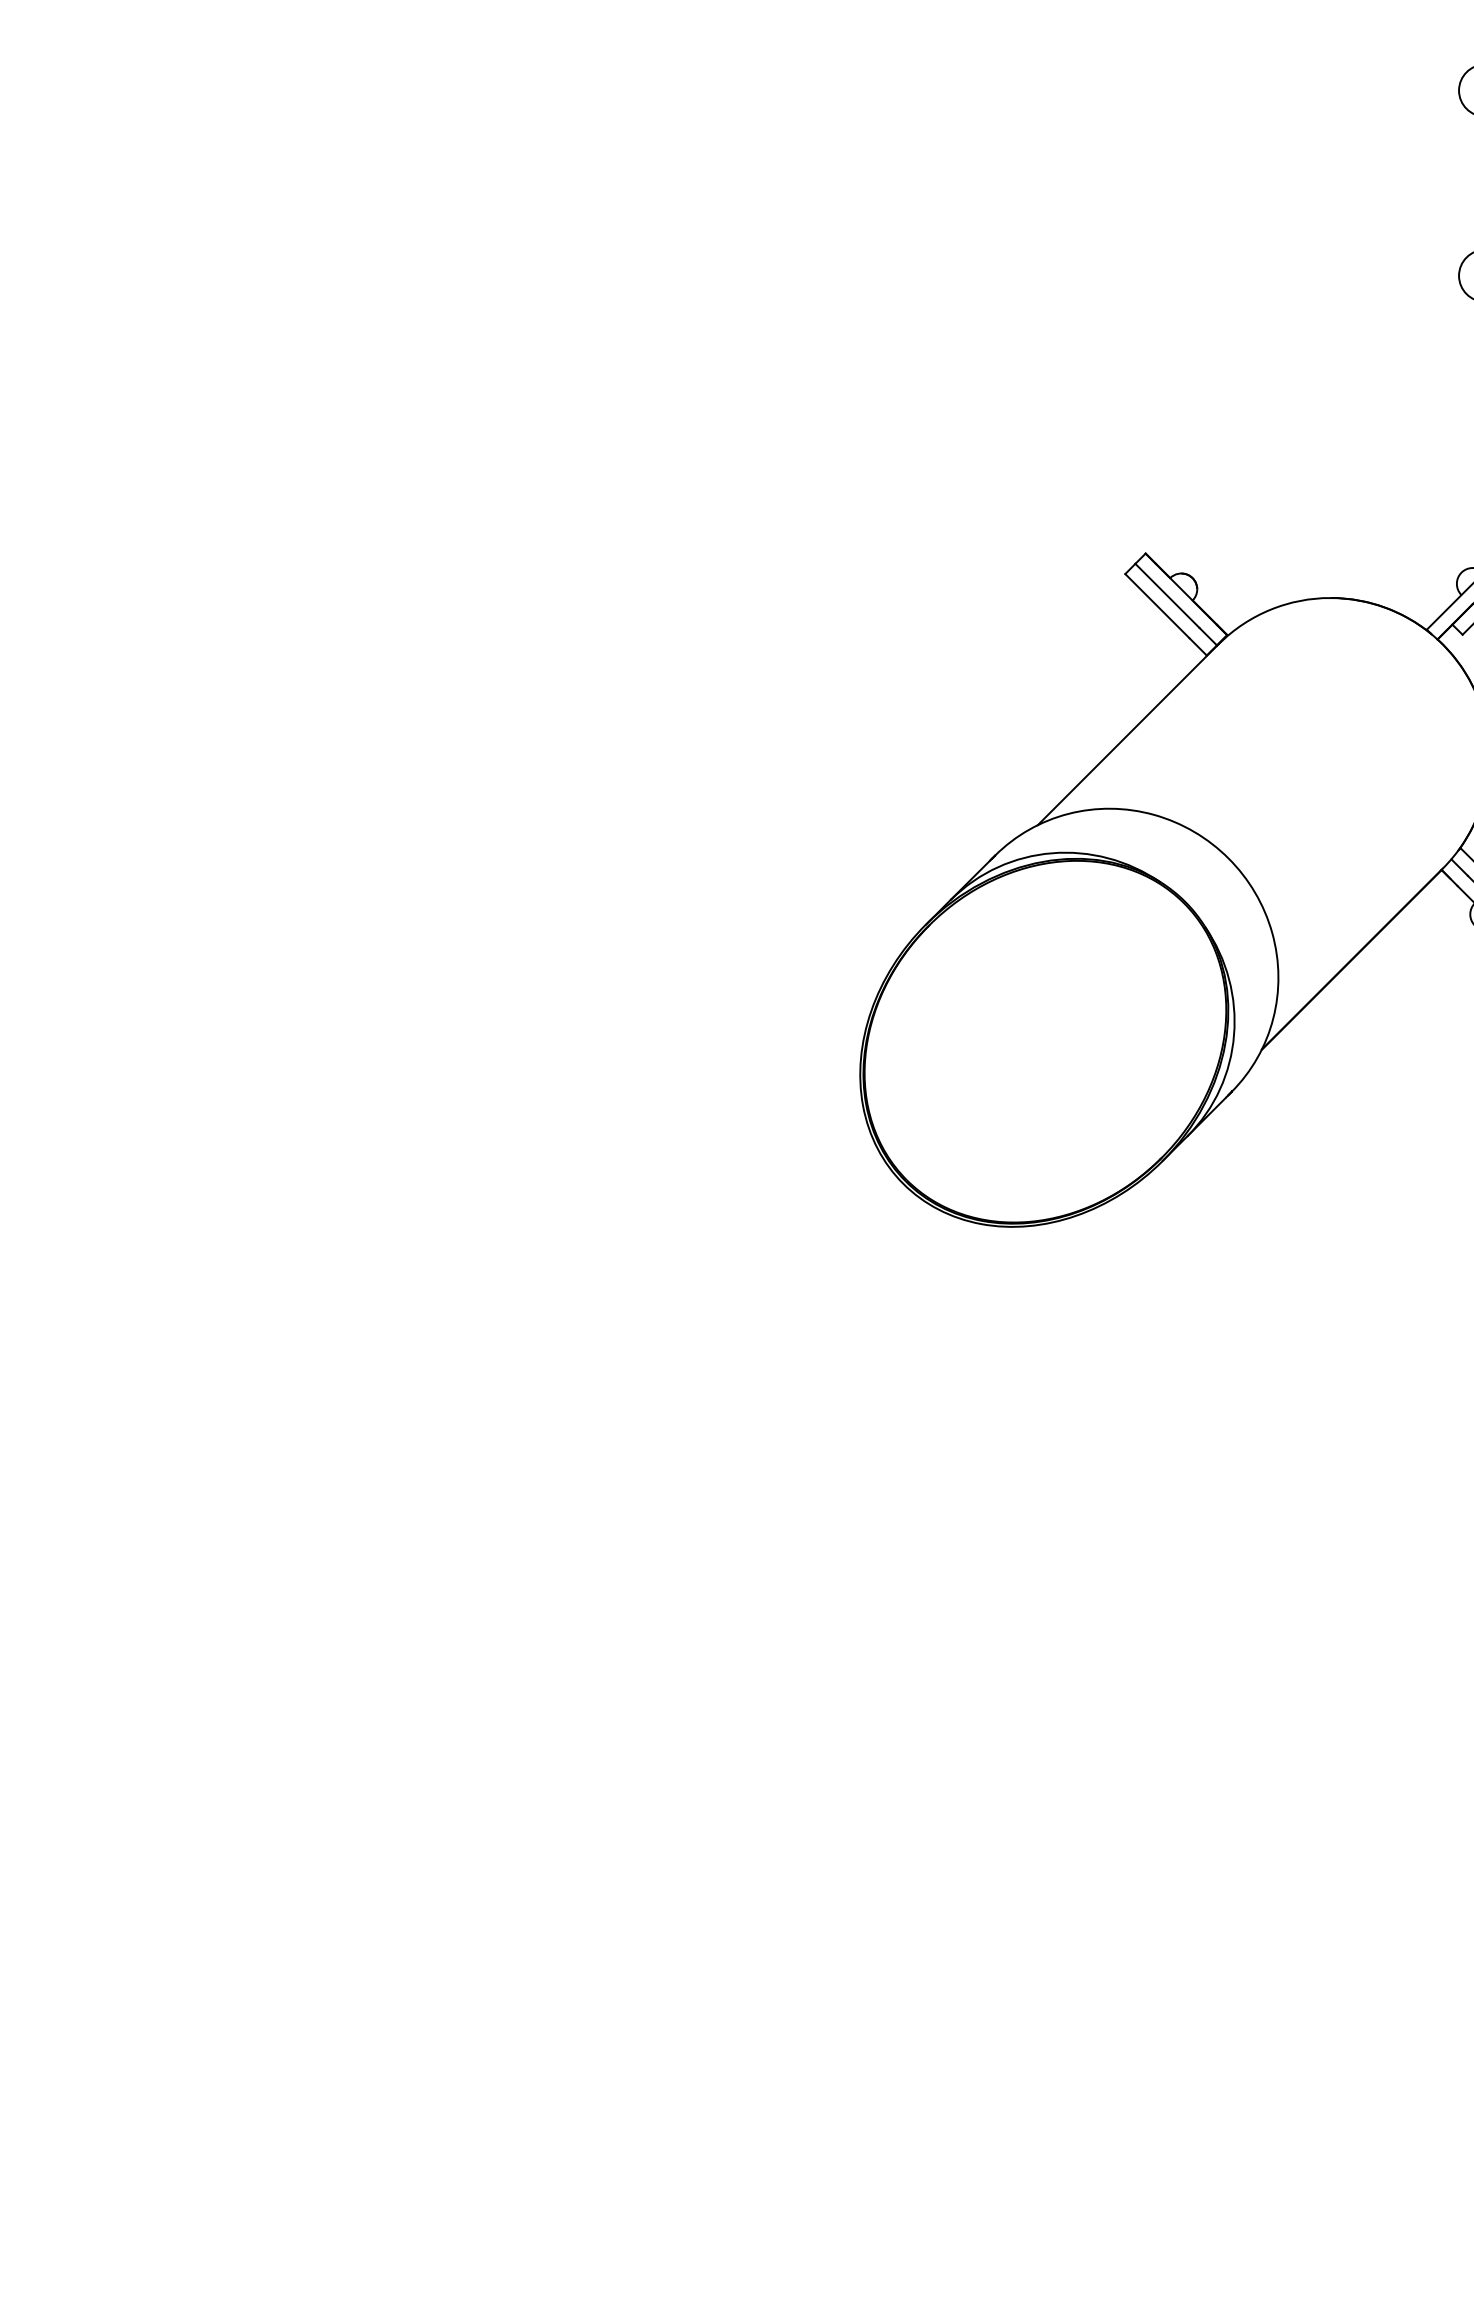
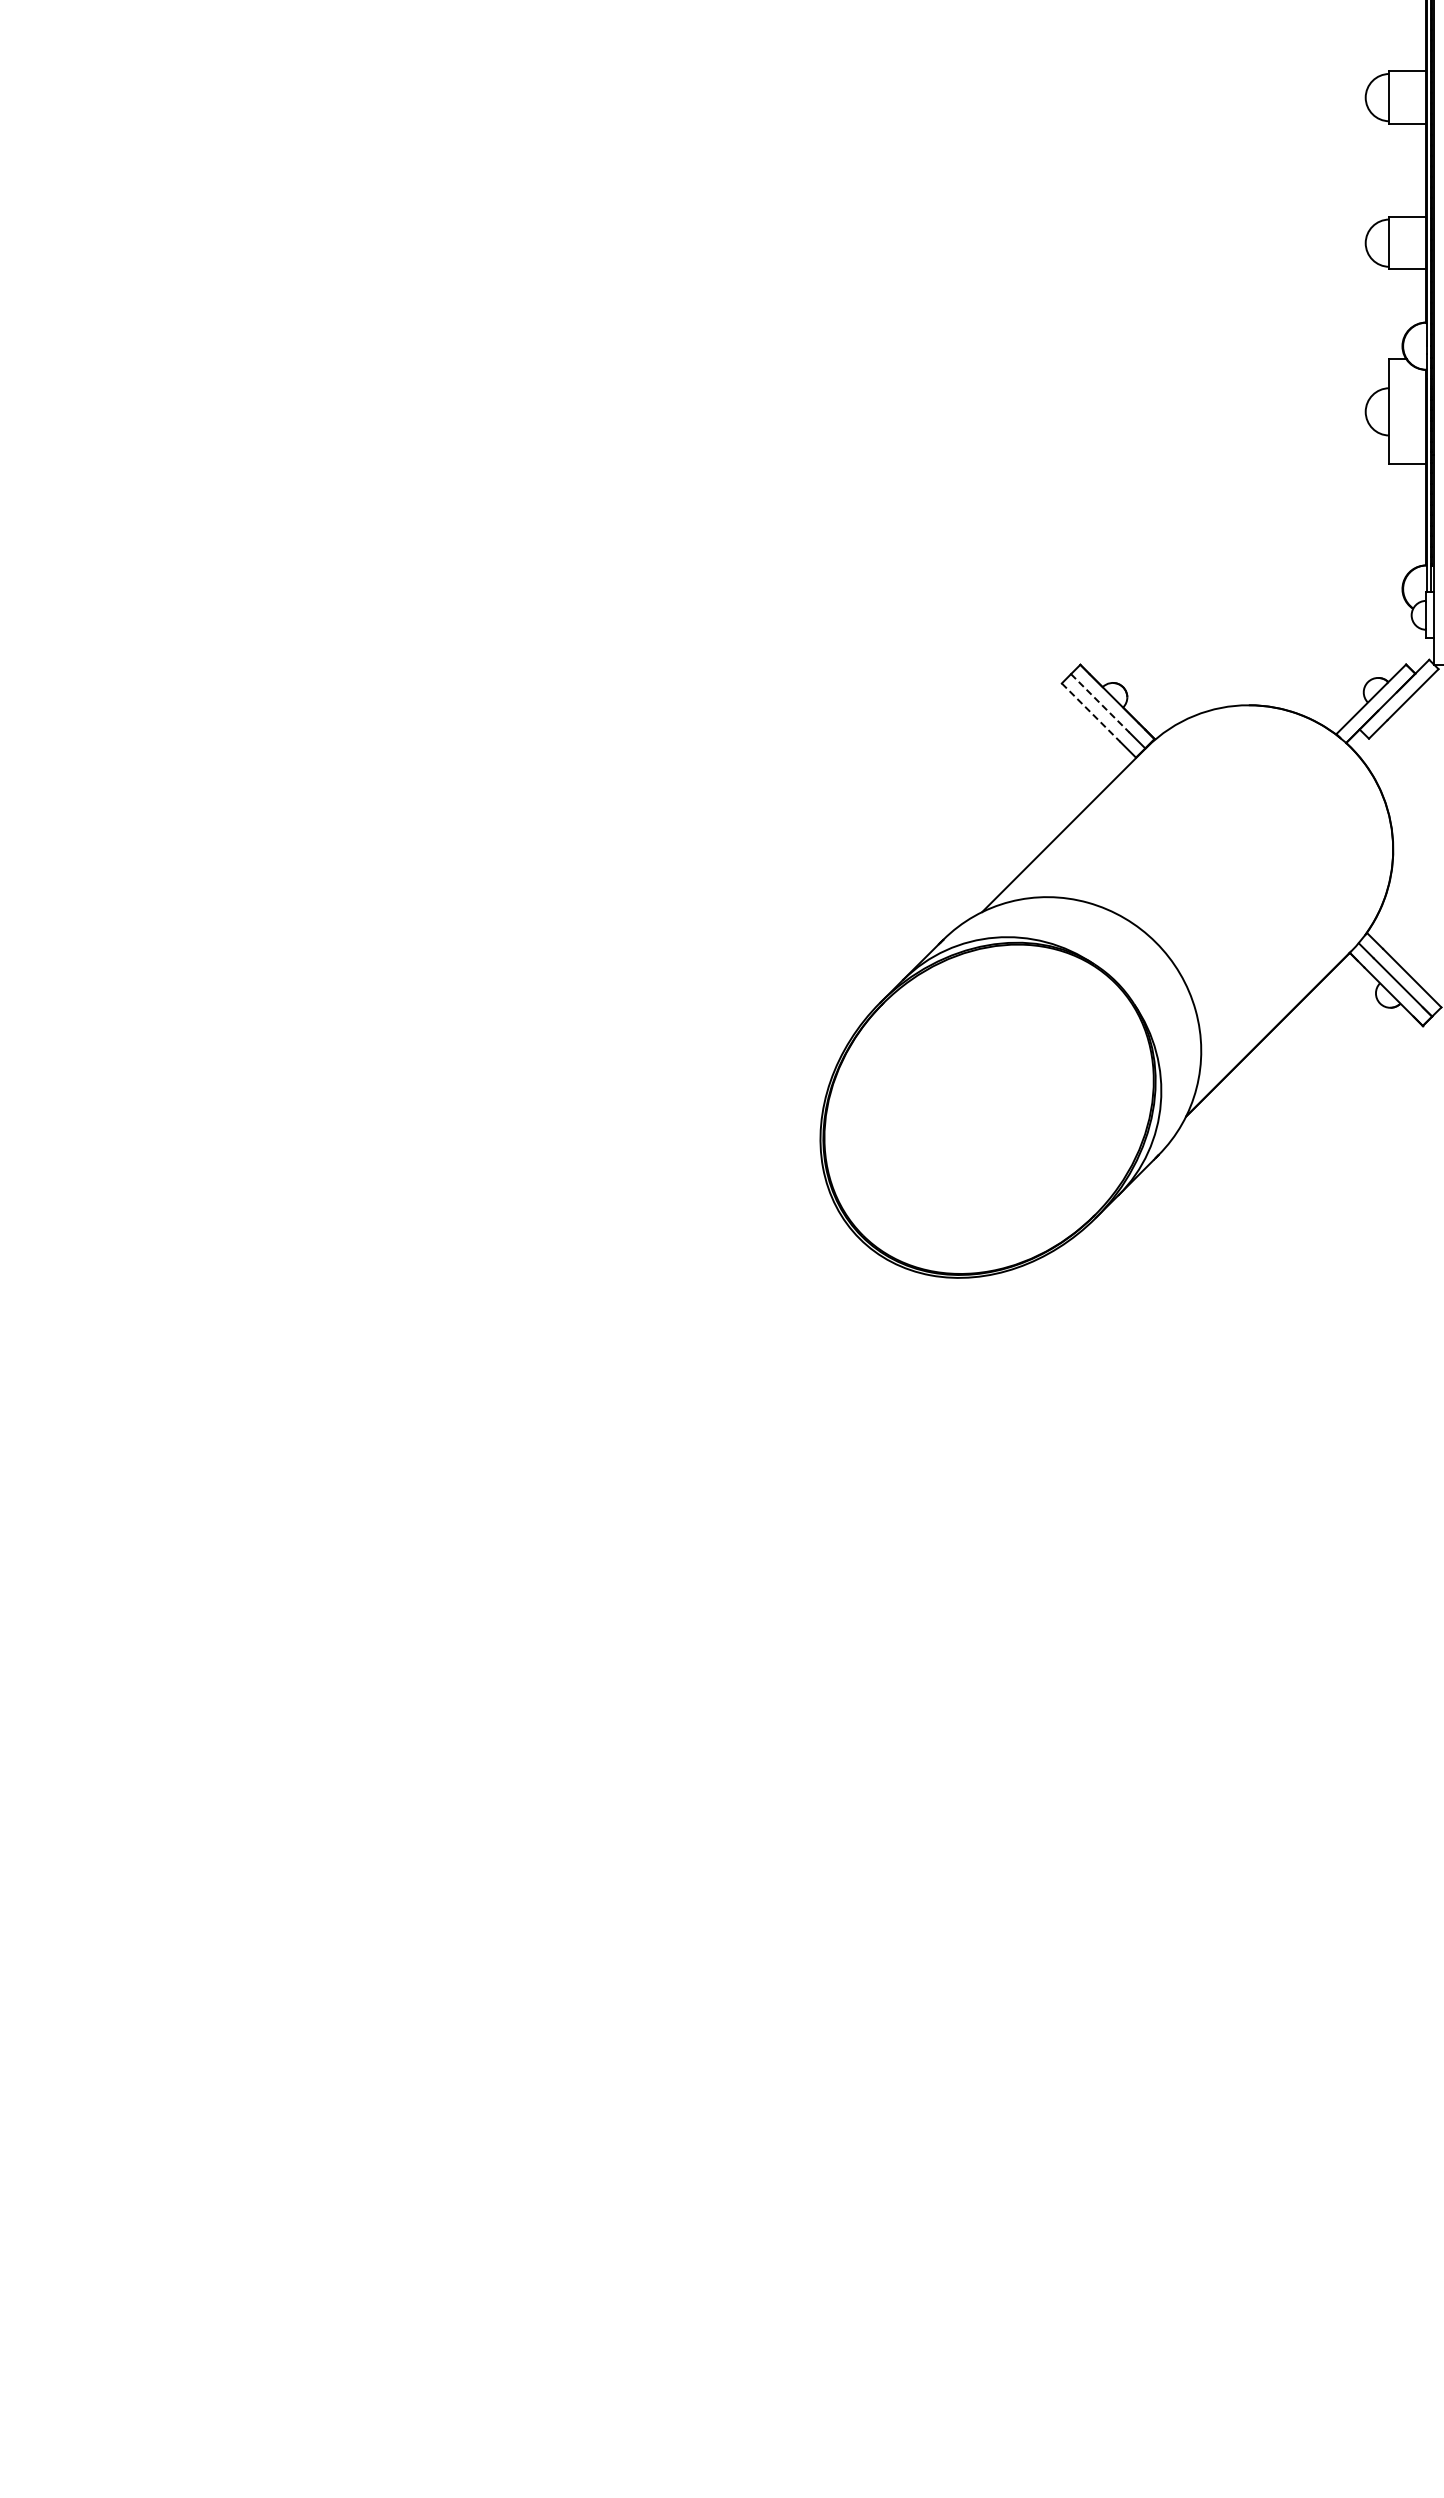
line: (1167, 596) -> (1100, 703), solid -> dashed
line: (1157, 607) -> (1091, 713), solid -> dashed

